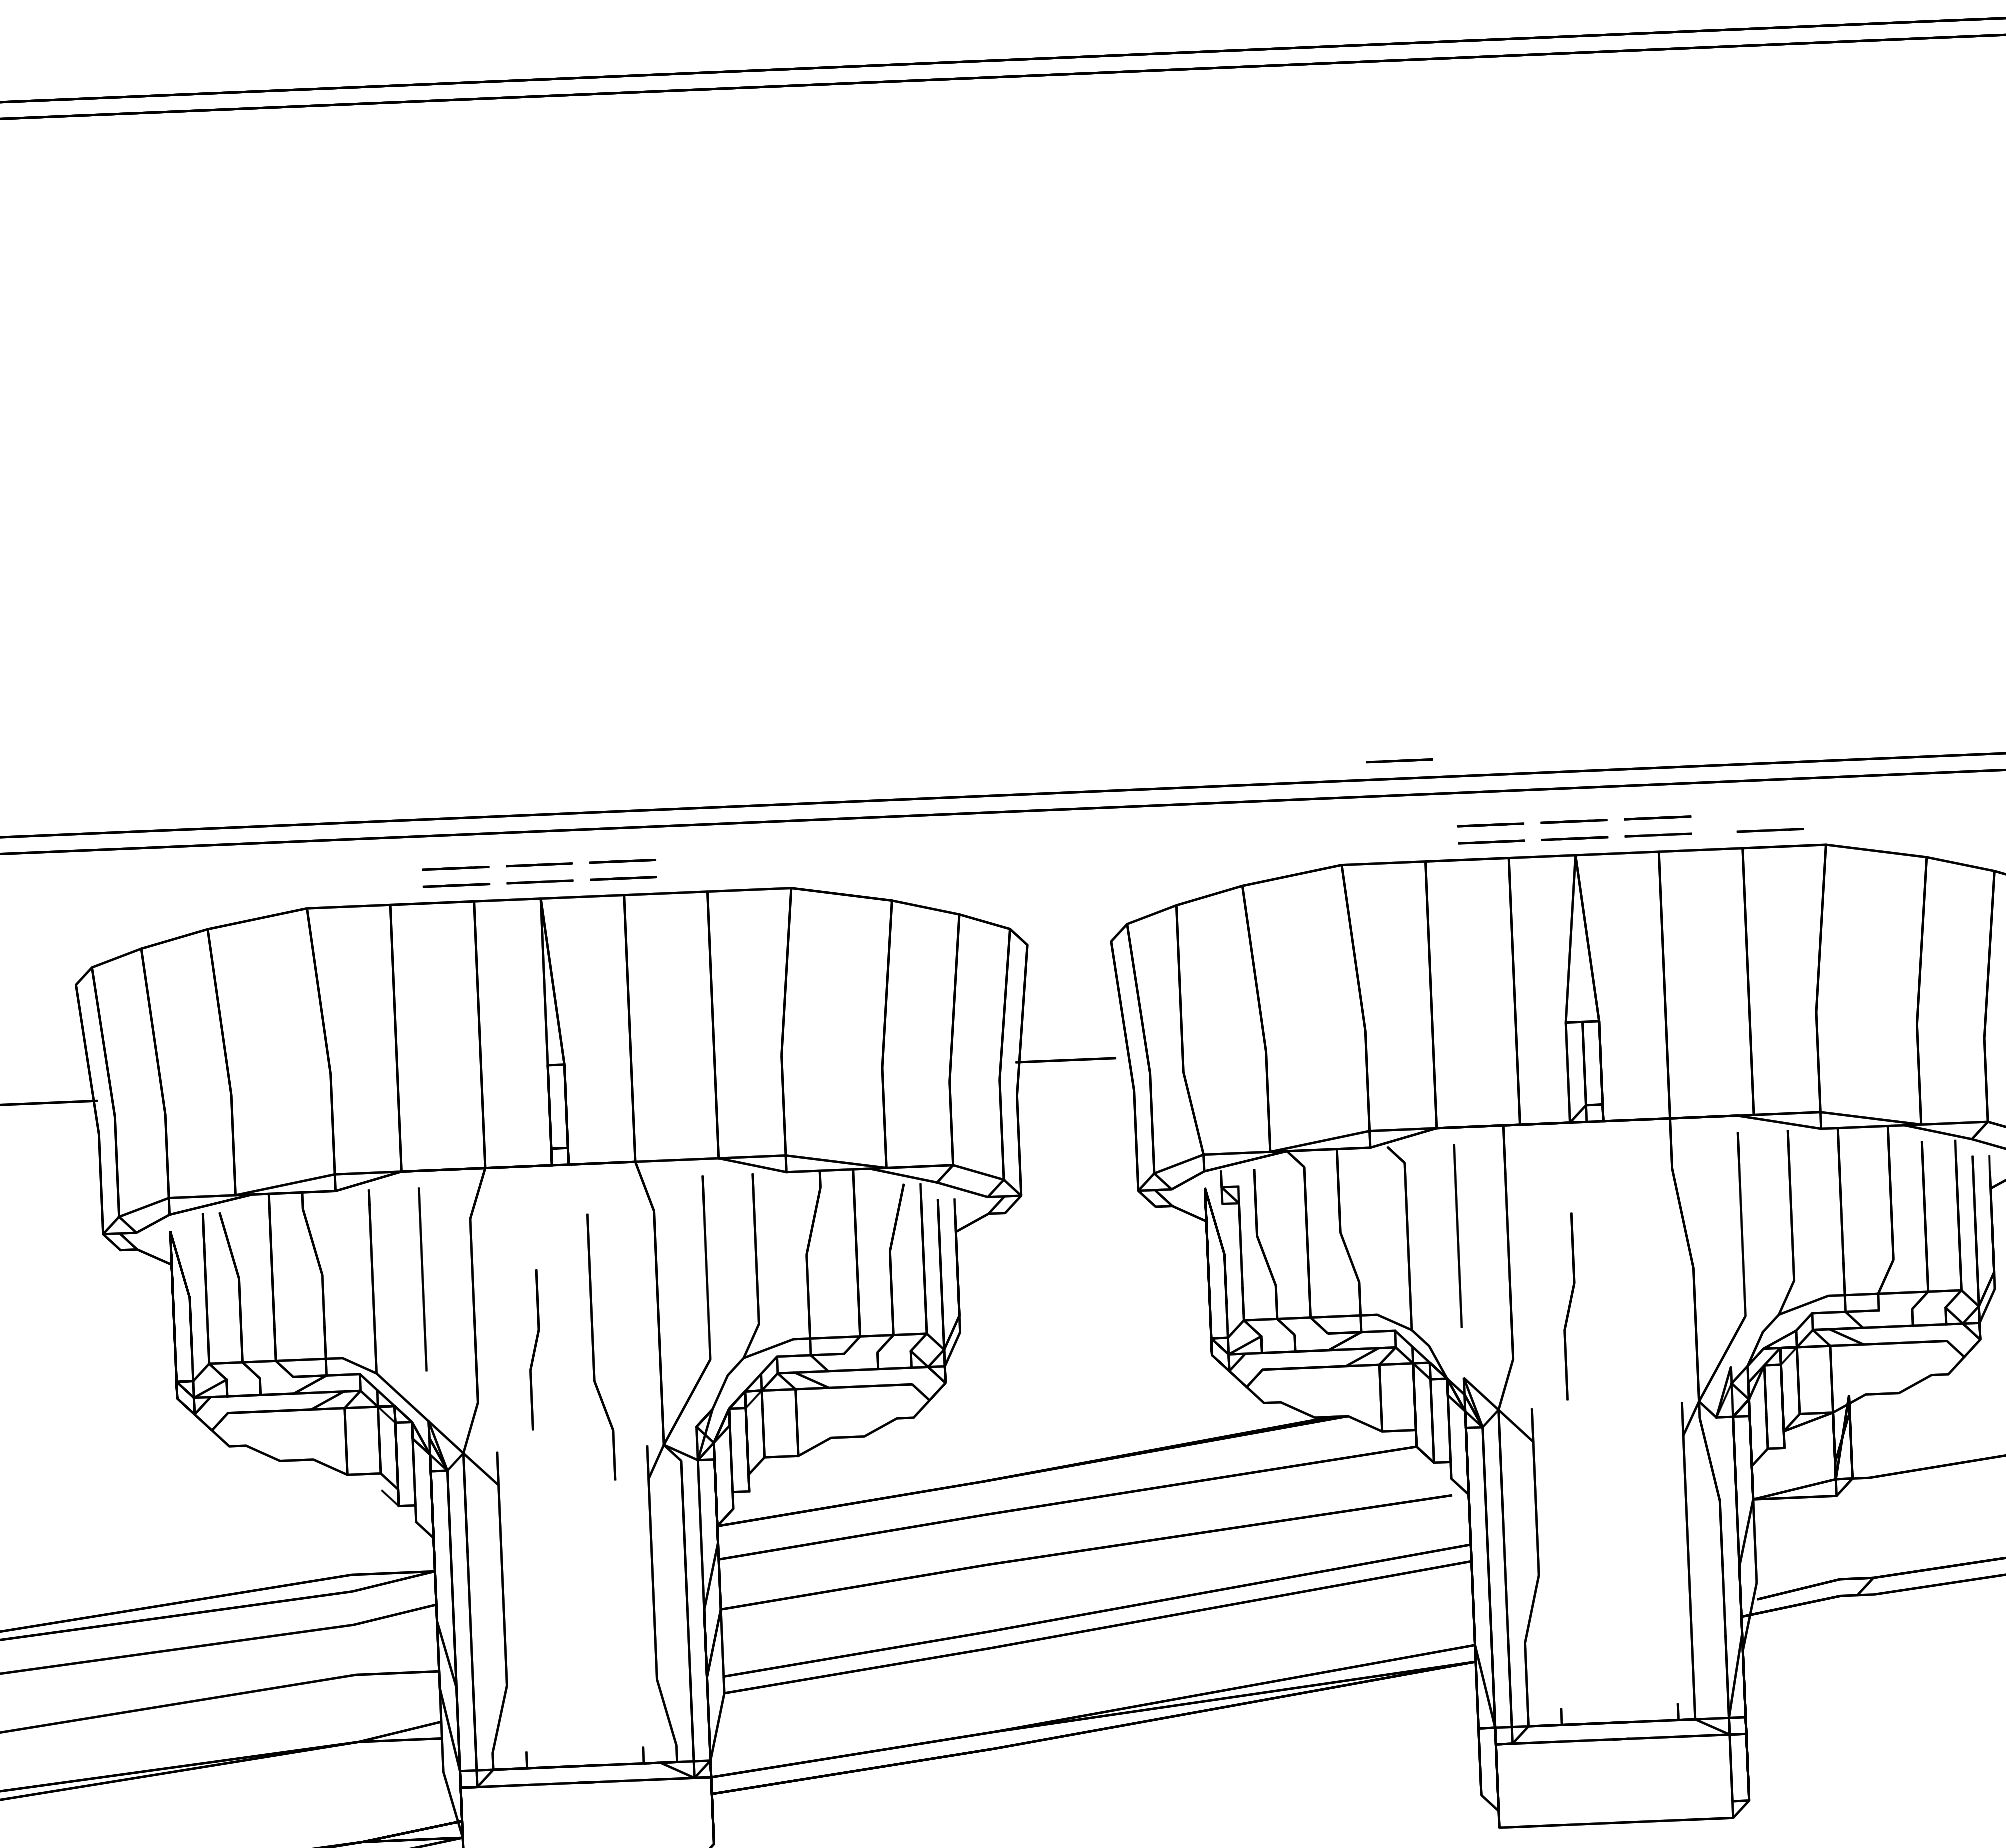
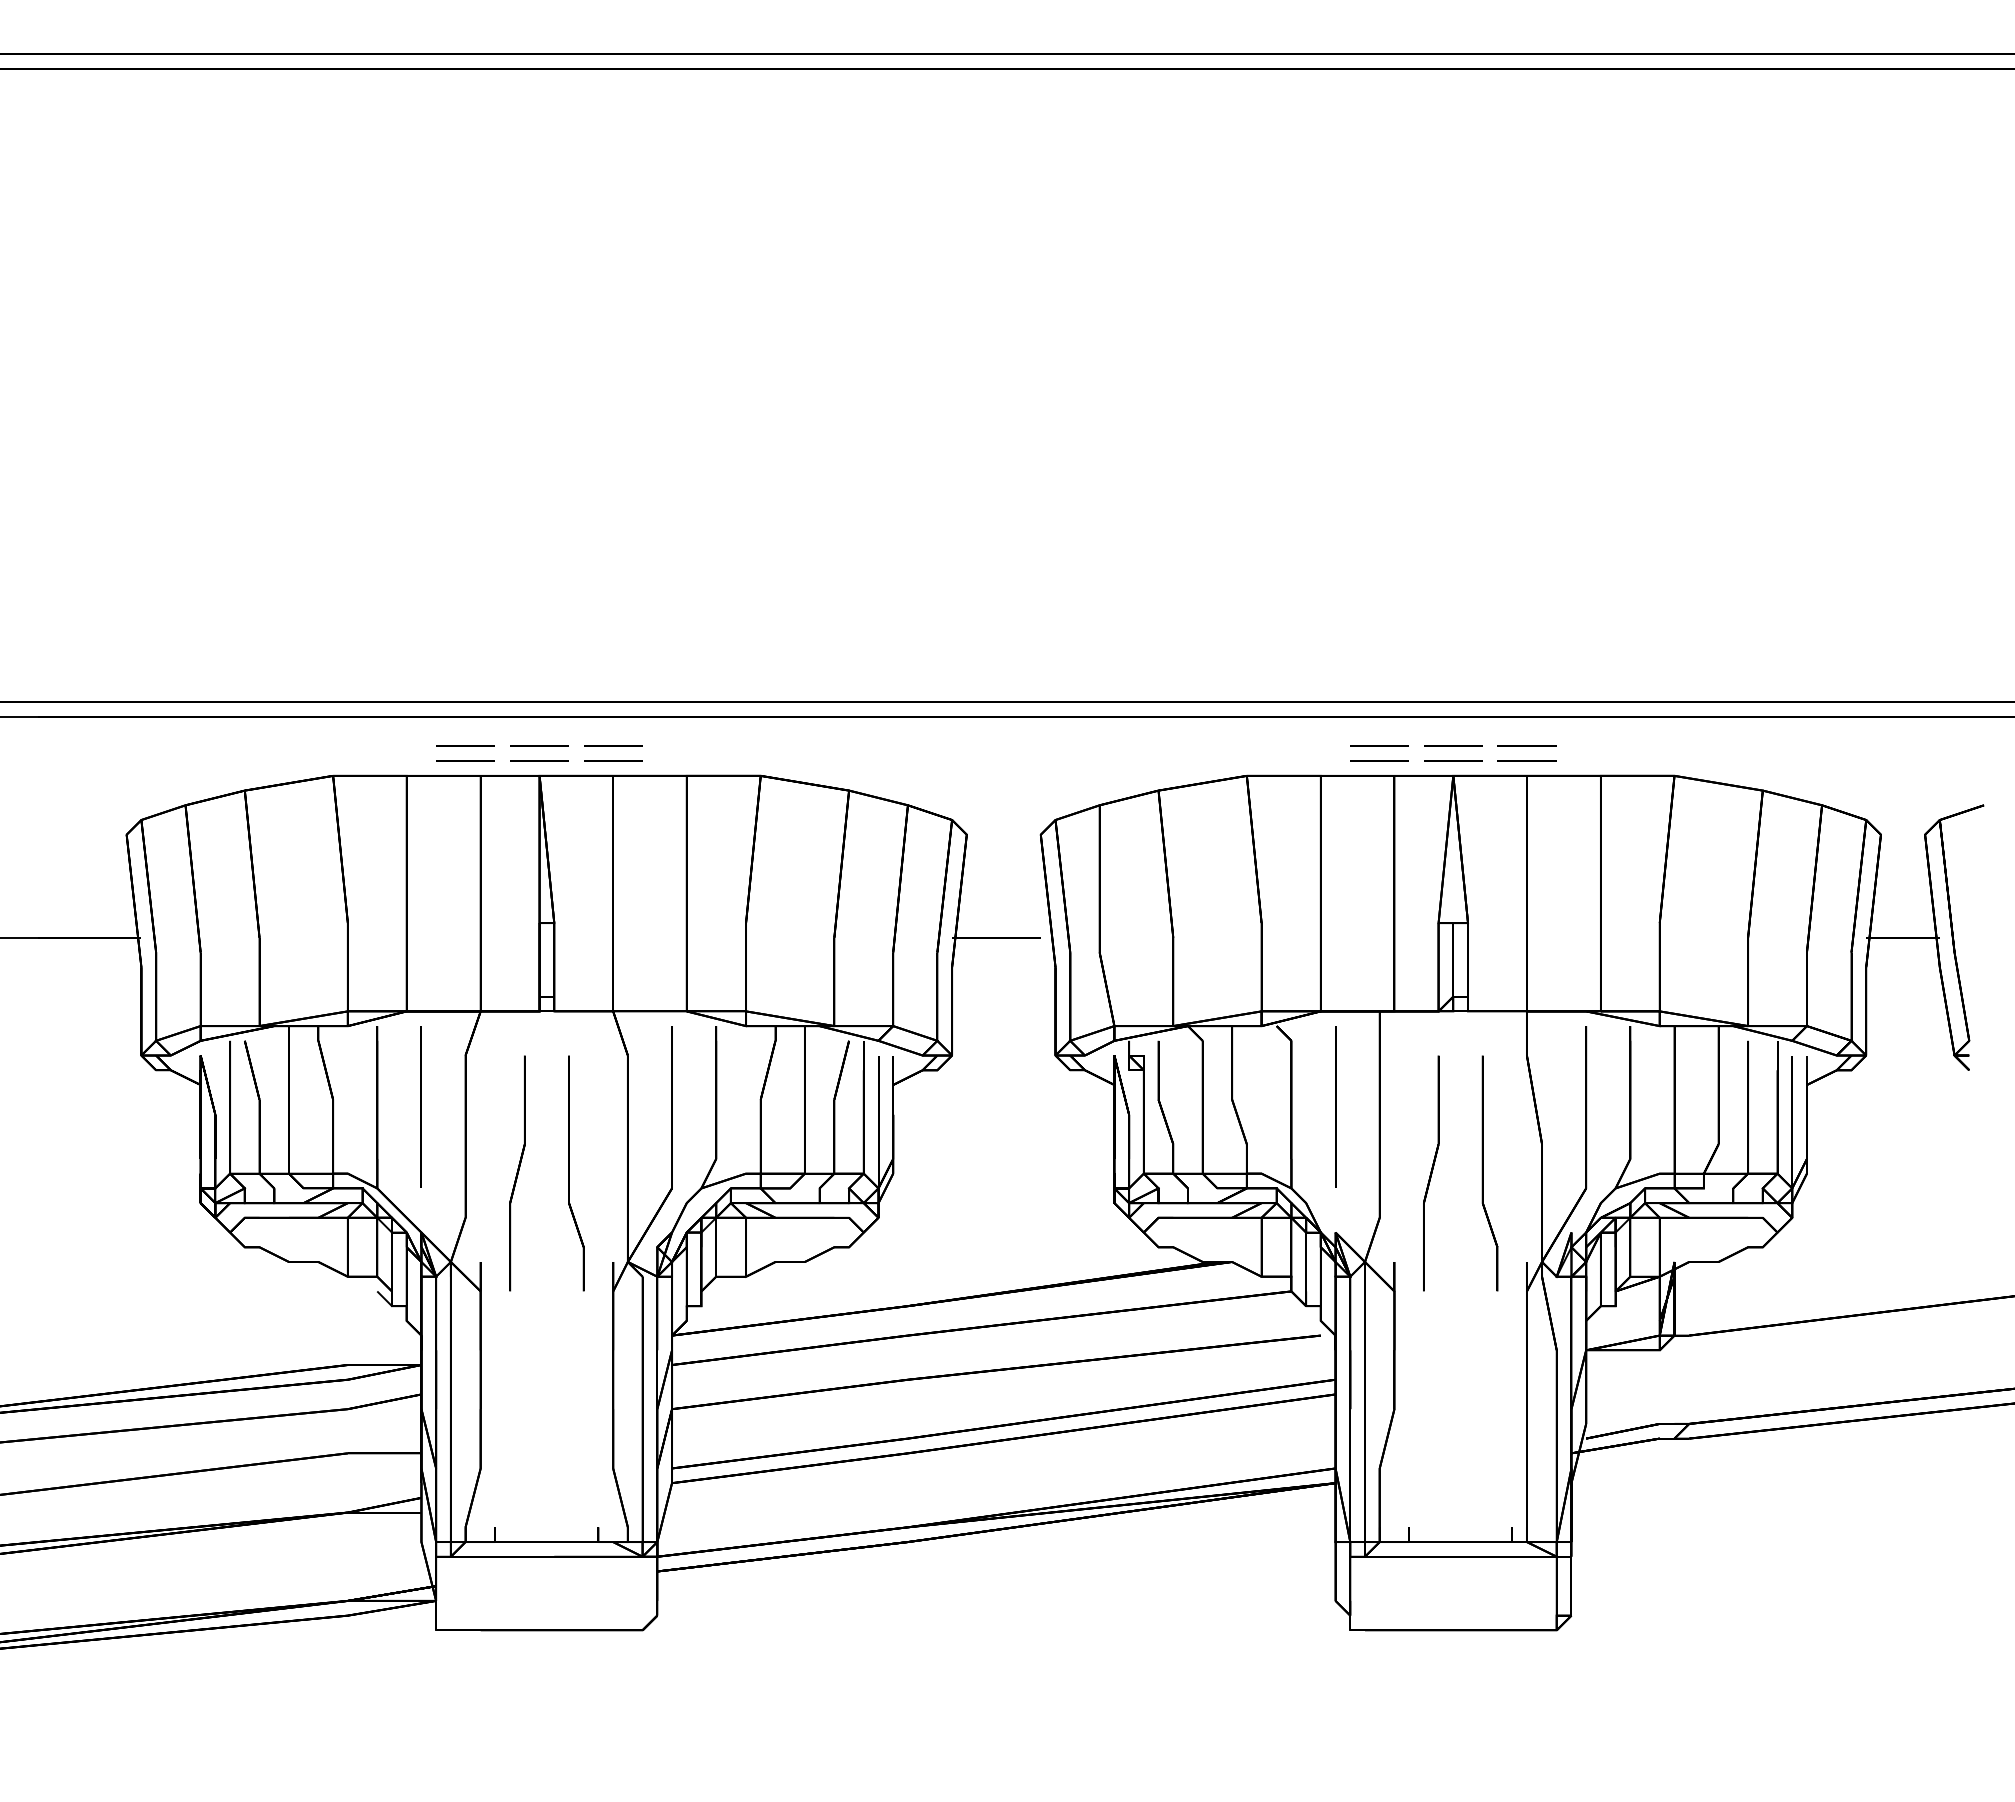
line: (1399, 760) -> (1301, 685), removed
line: (1769, 829) -> (1625, 760), removed
part: (1635, 1303) -> (1489, 1173), added
part: (1569, 1306) -> (1431, 1173), size x1.43
part: (534, 1349) -> (517, 1173), size x1.67

